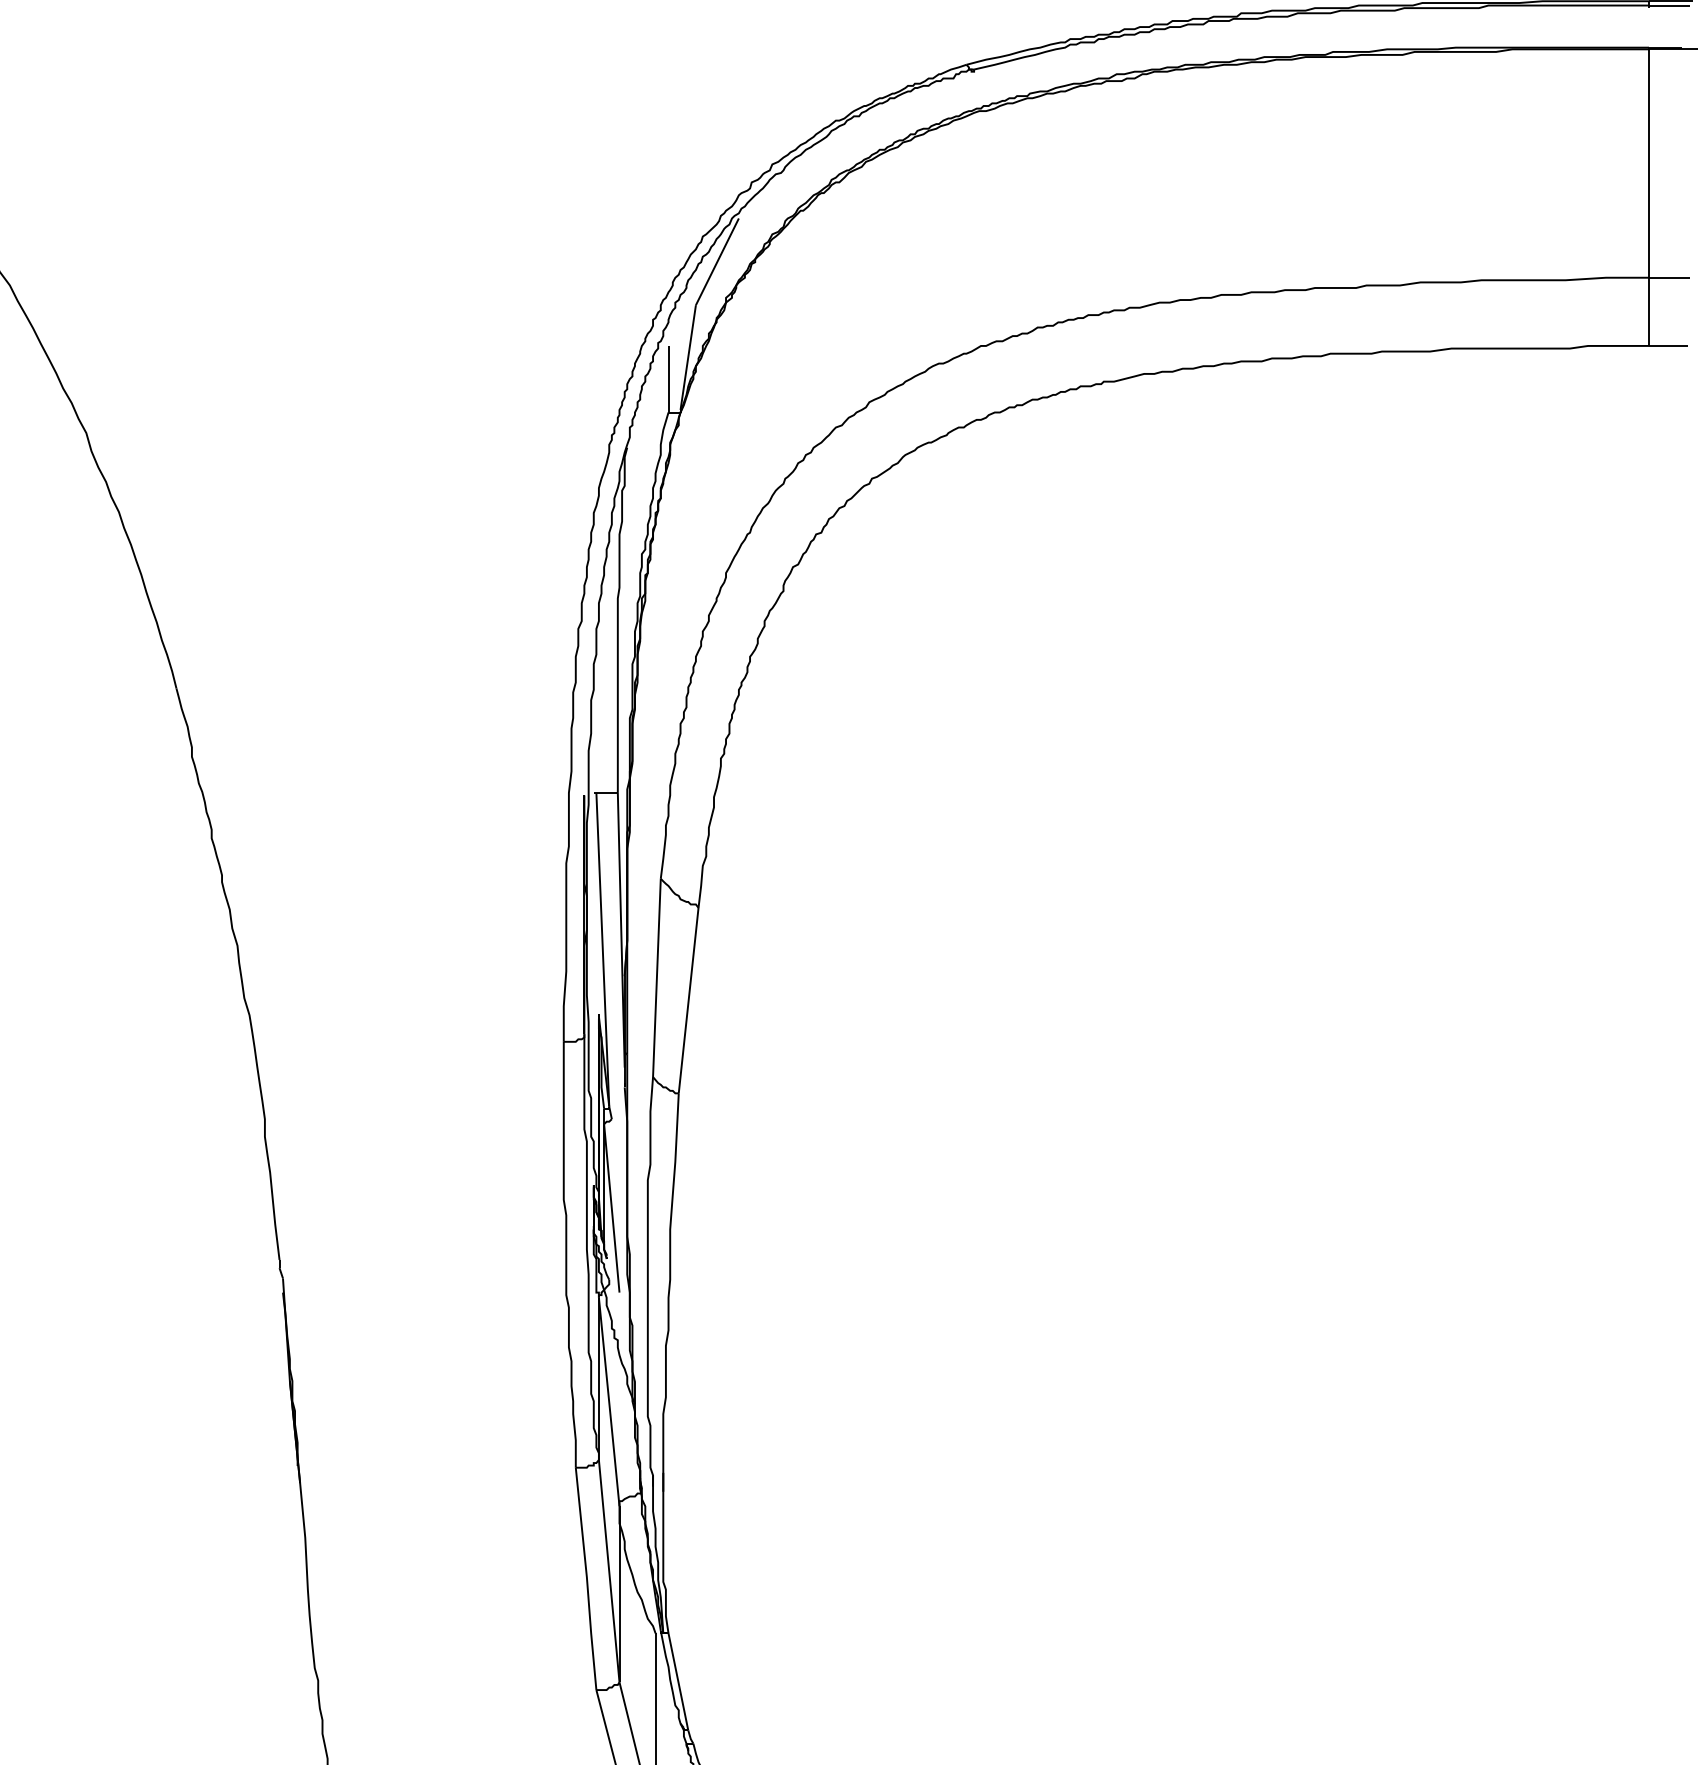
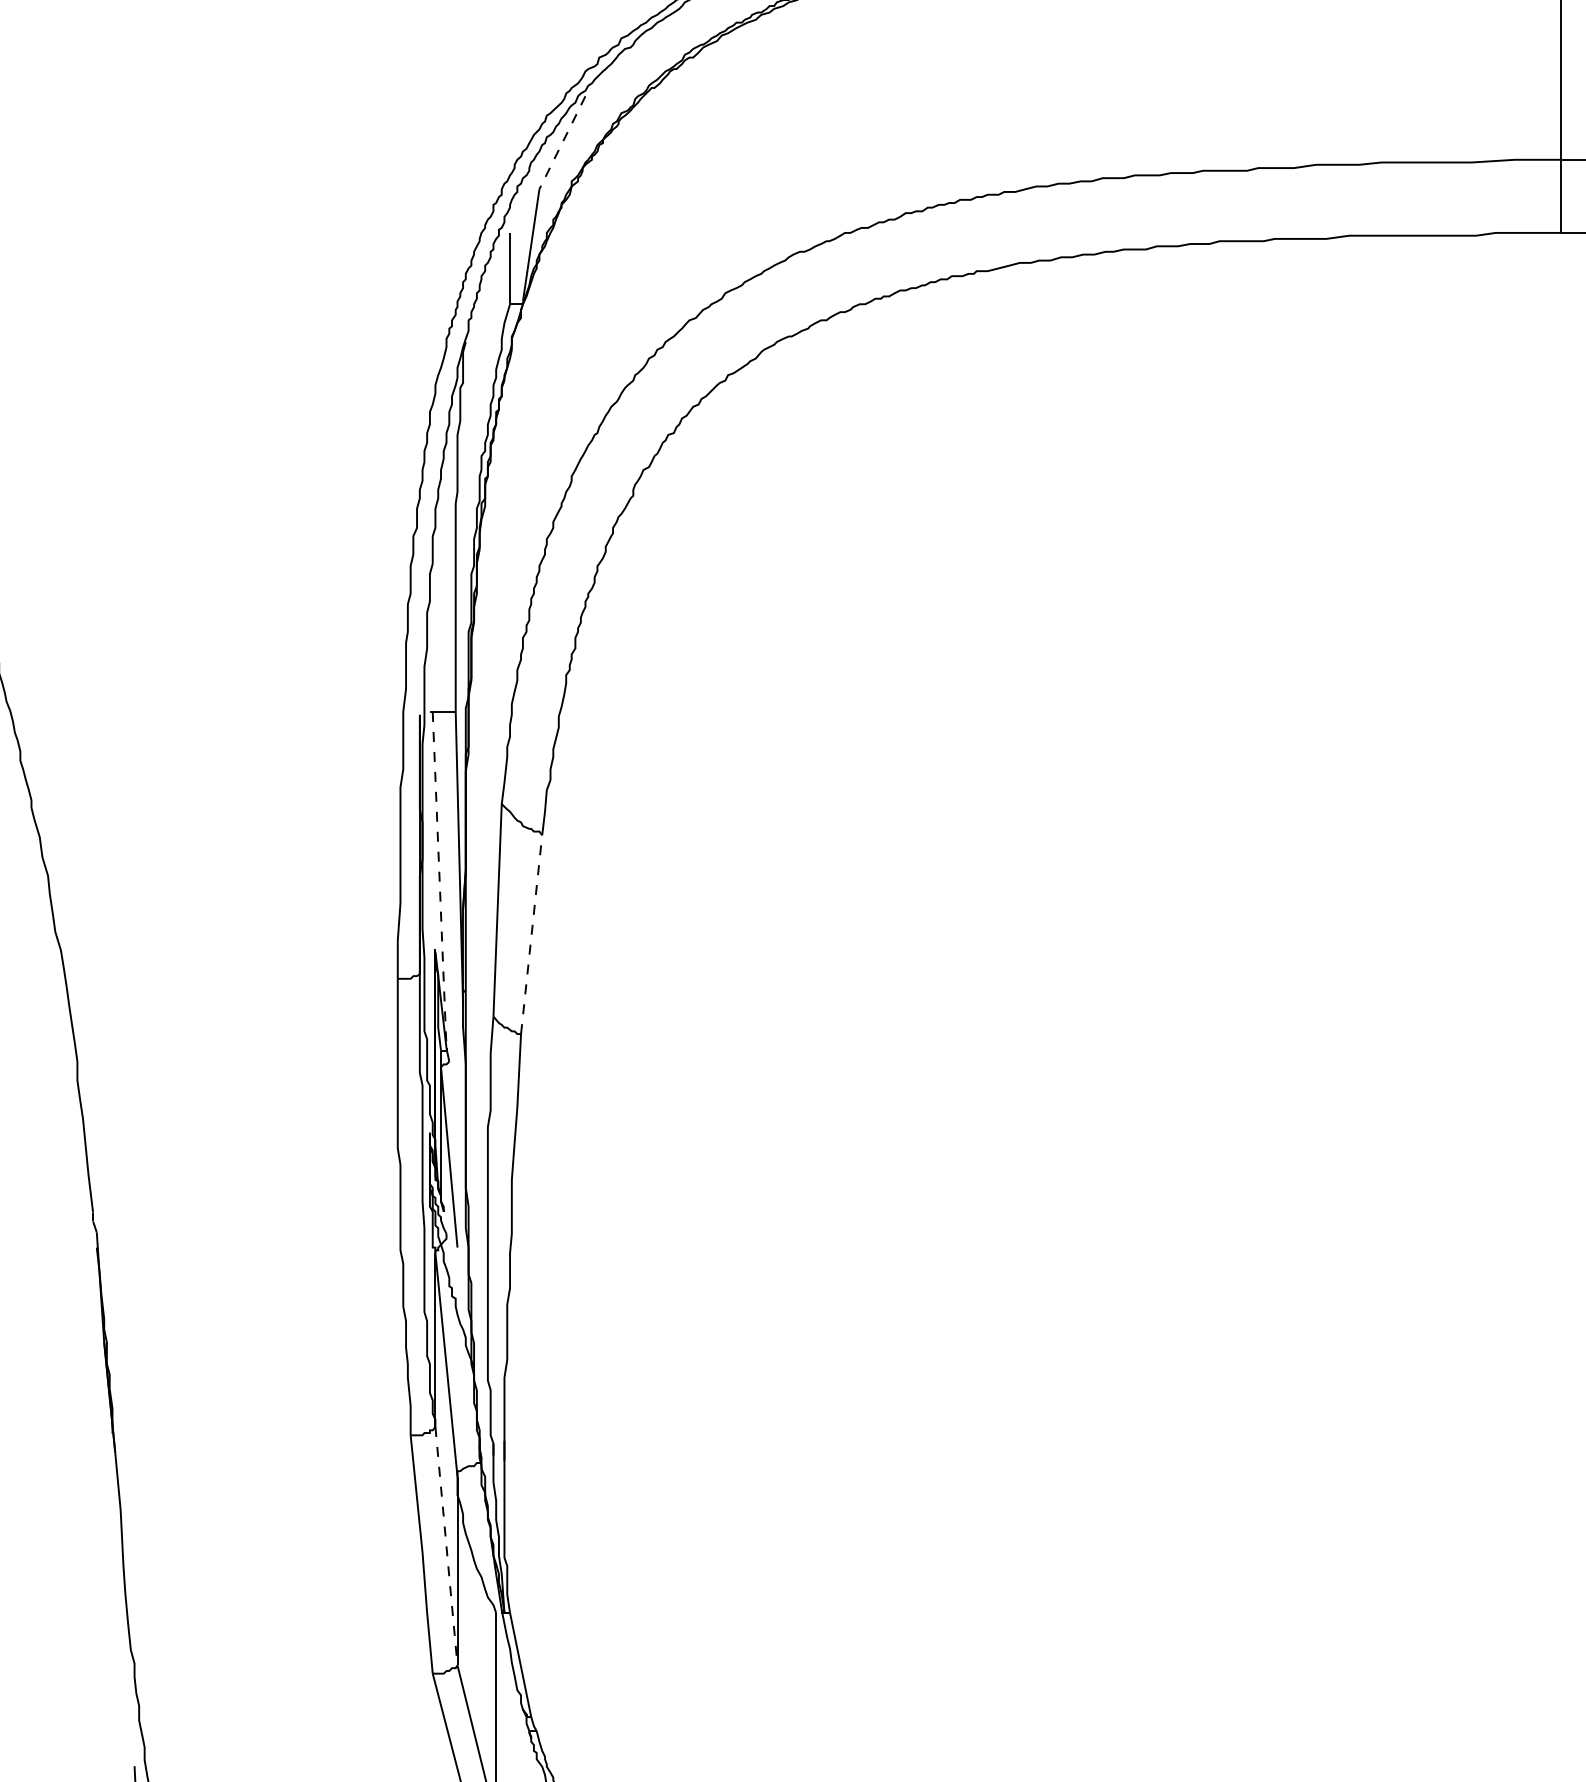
line: (717, 262) -> (562, 143), solid -> dashed
line: (602, 950) -> (439, 880), solid -> dashed
line: (688, 1000) -> (531, 934), solid -> dashed
line: (609, 1571) -> (446, 1546), solid -> dashed

